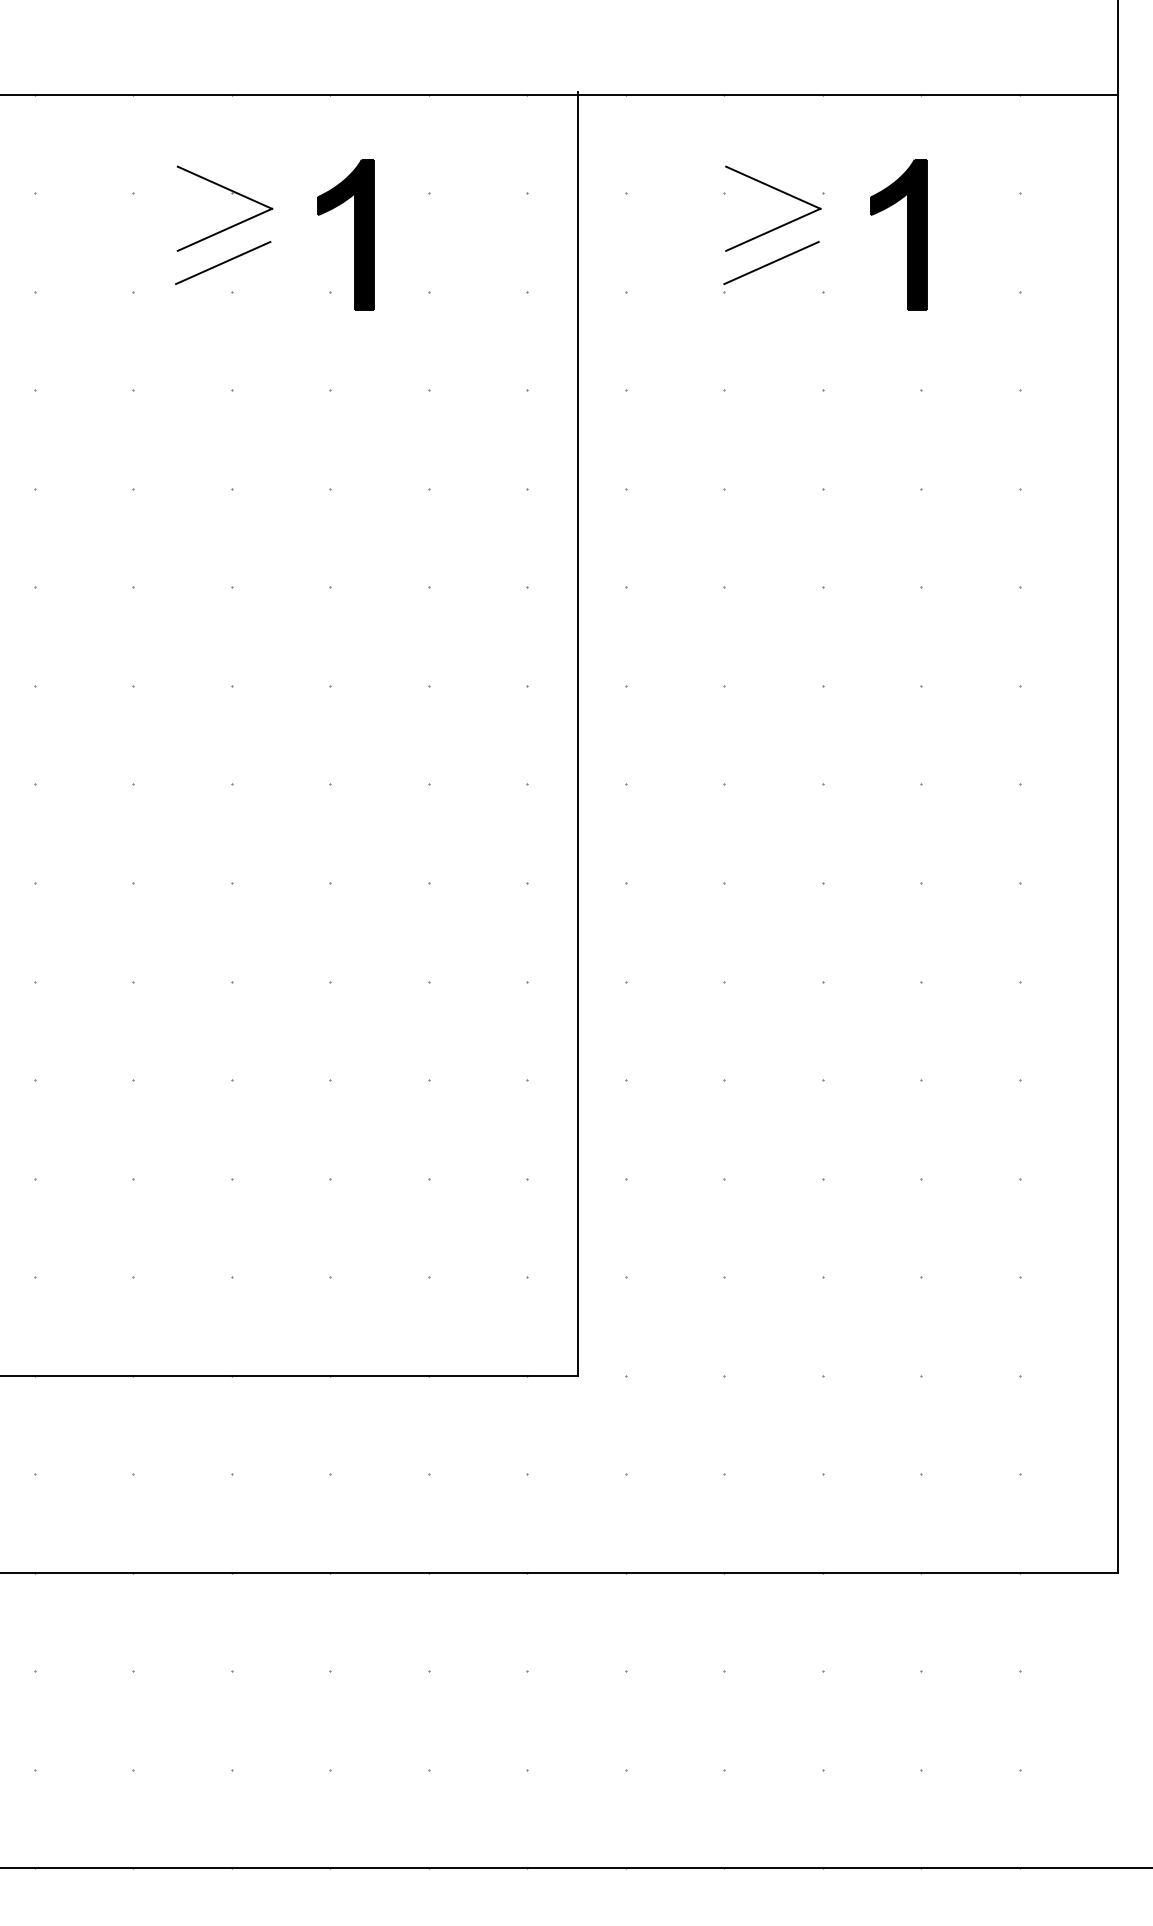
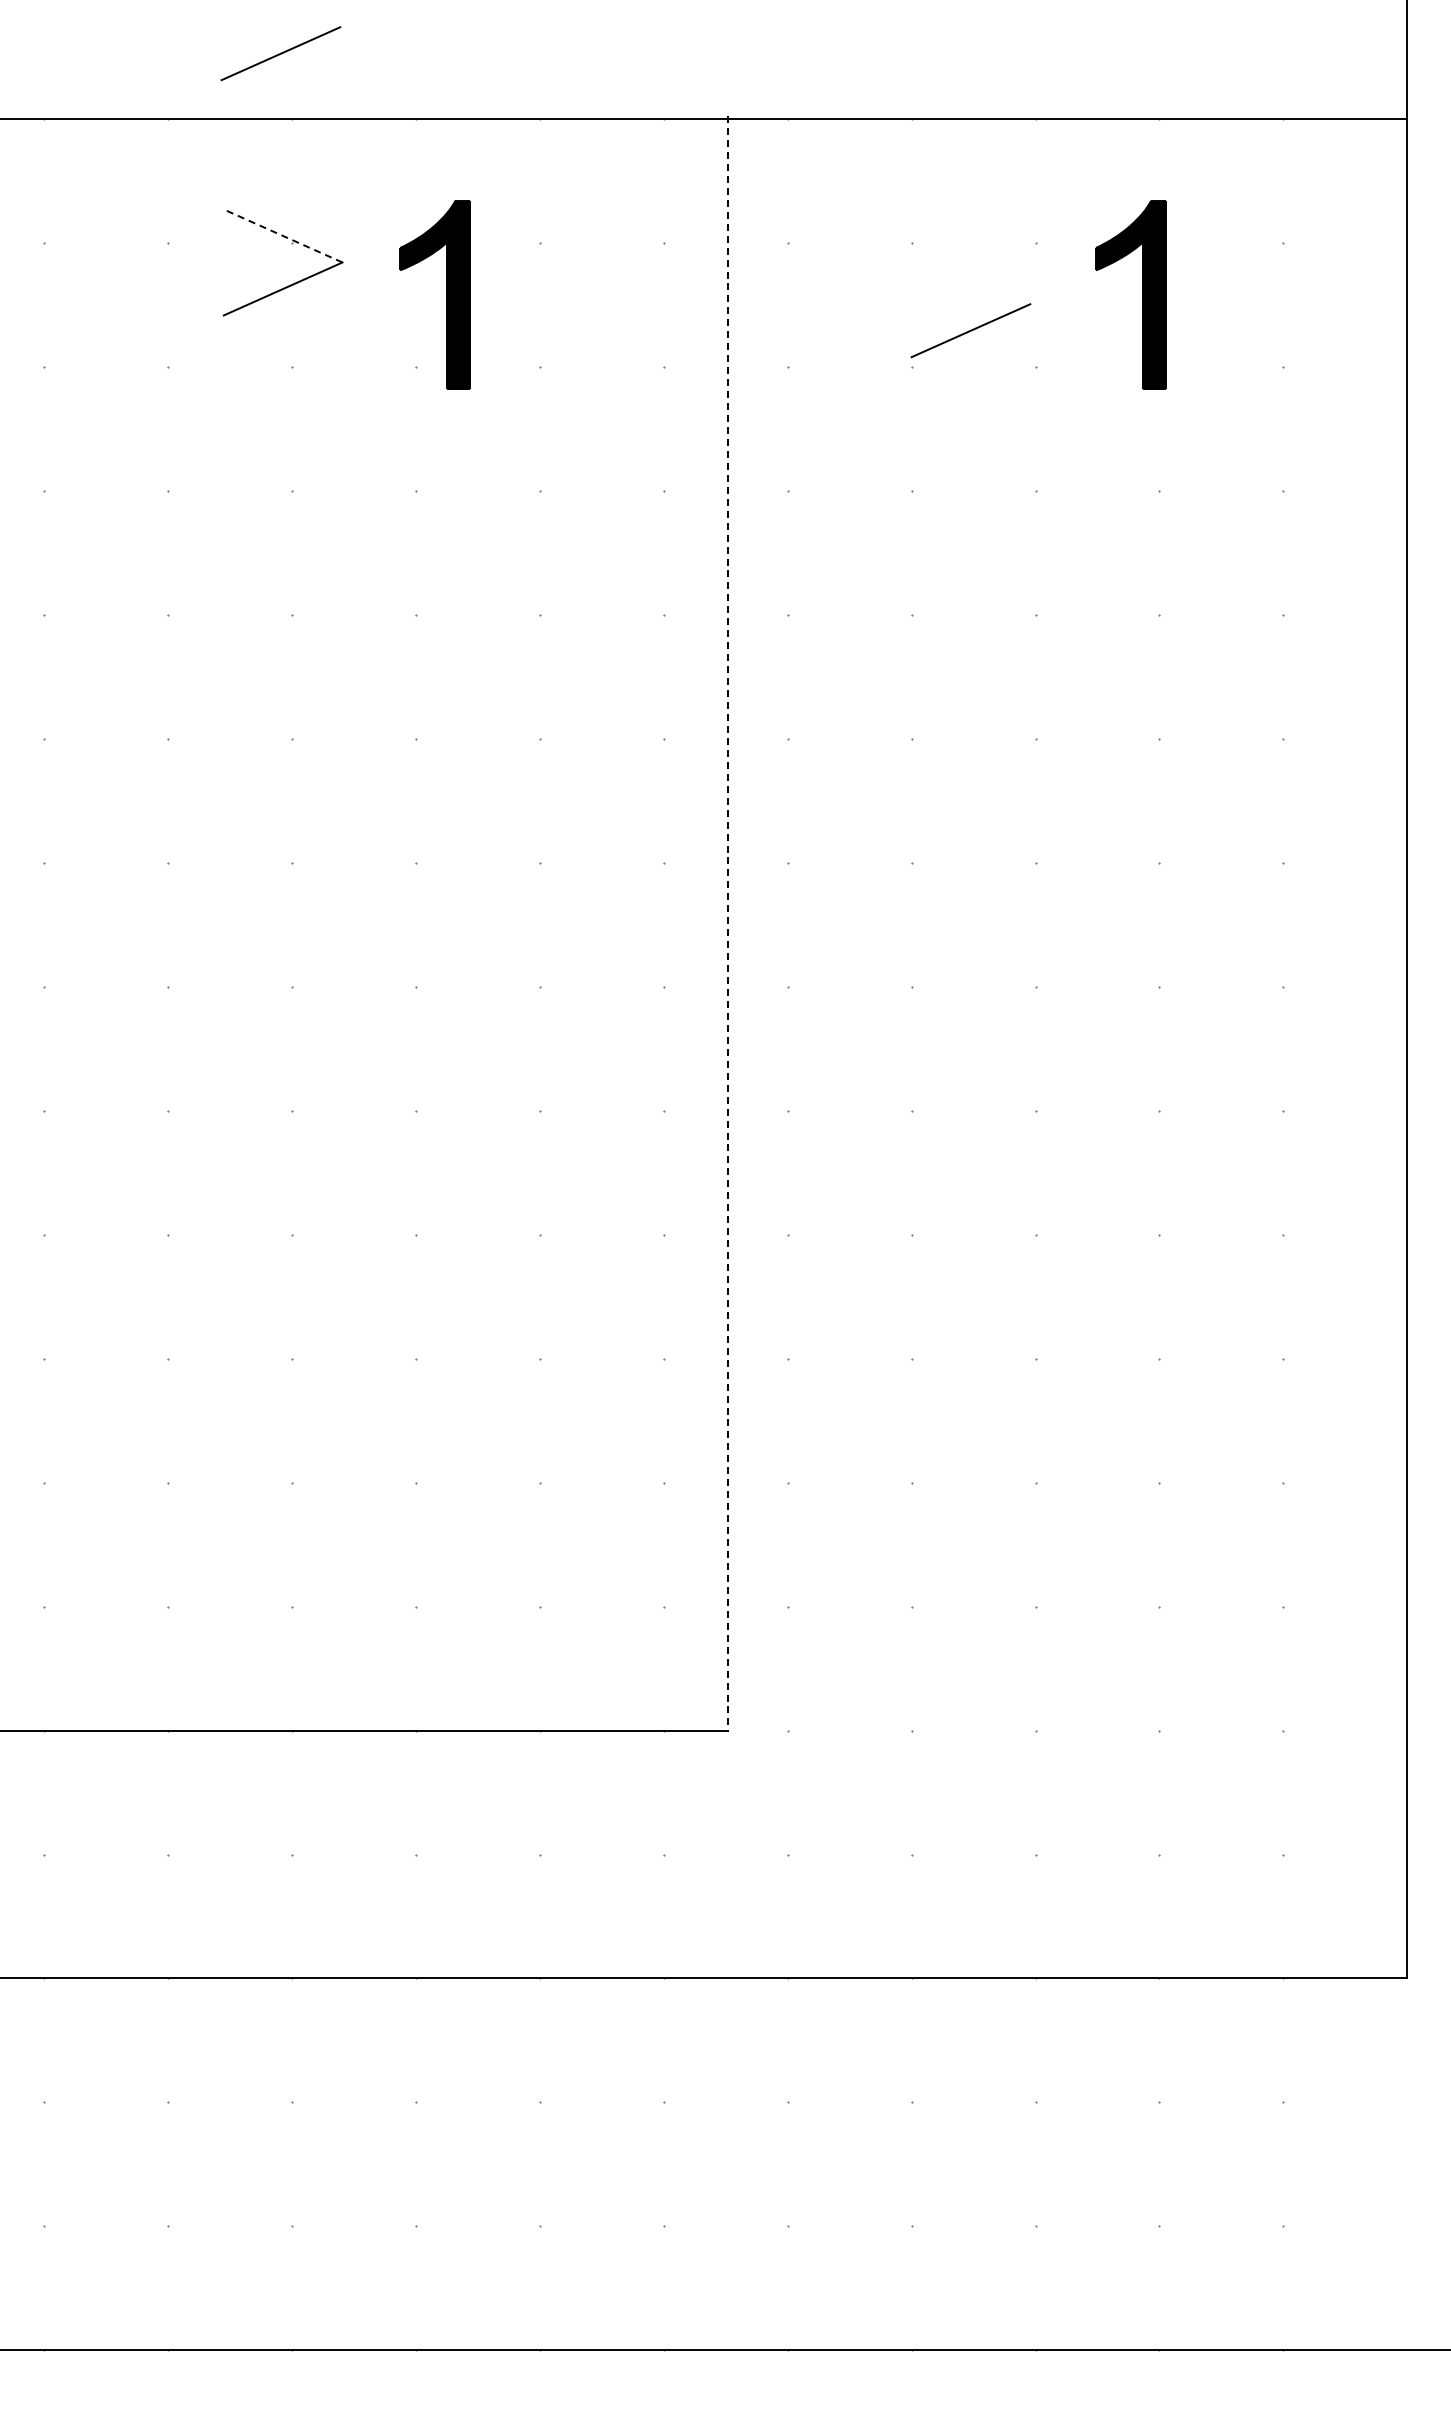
line: (225, 187) -> (283, 235), solid -> dashed
part: (780, 192) -> (982, 241), removed
line: (222, 262) -> (280, 53), moved
line: (578, 734) -> (727, 923), solid -> dashed

